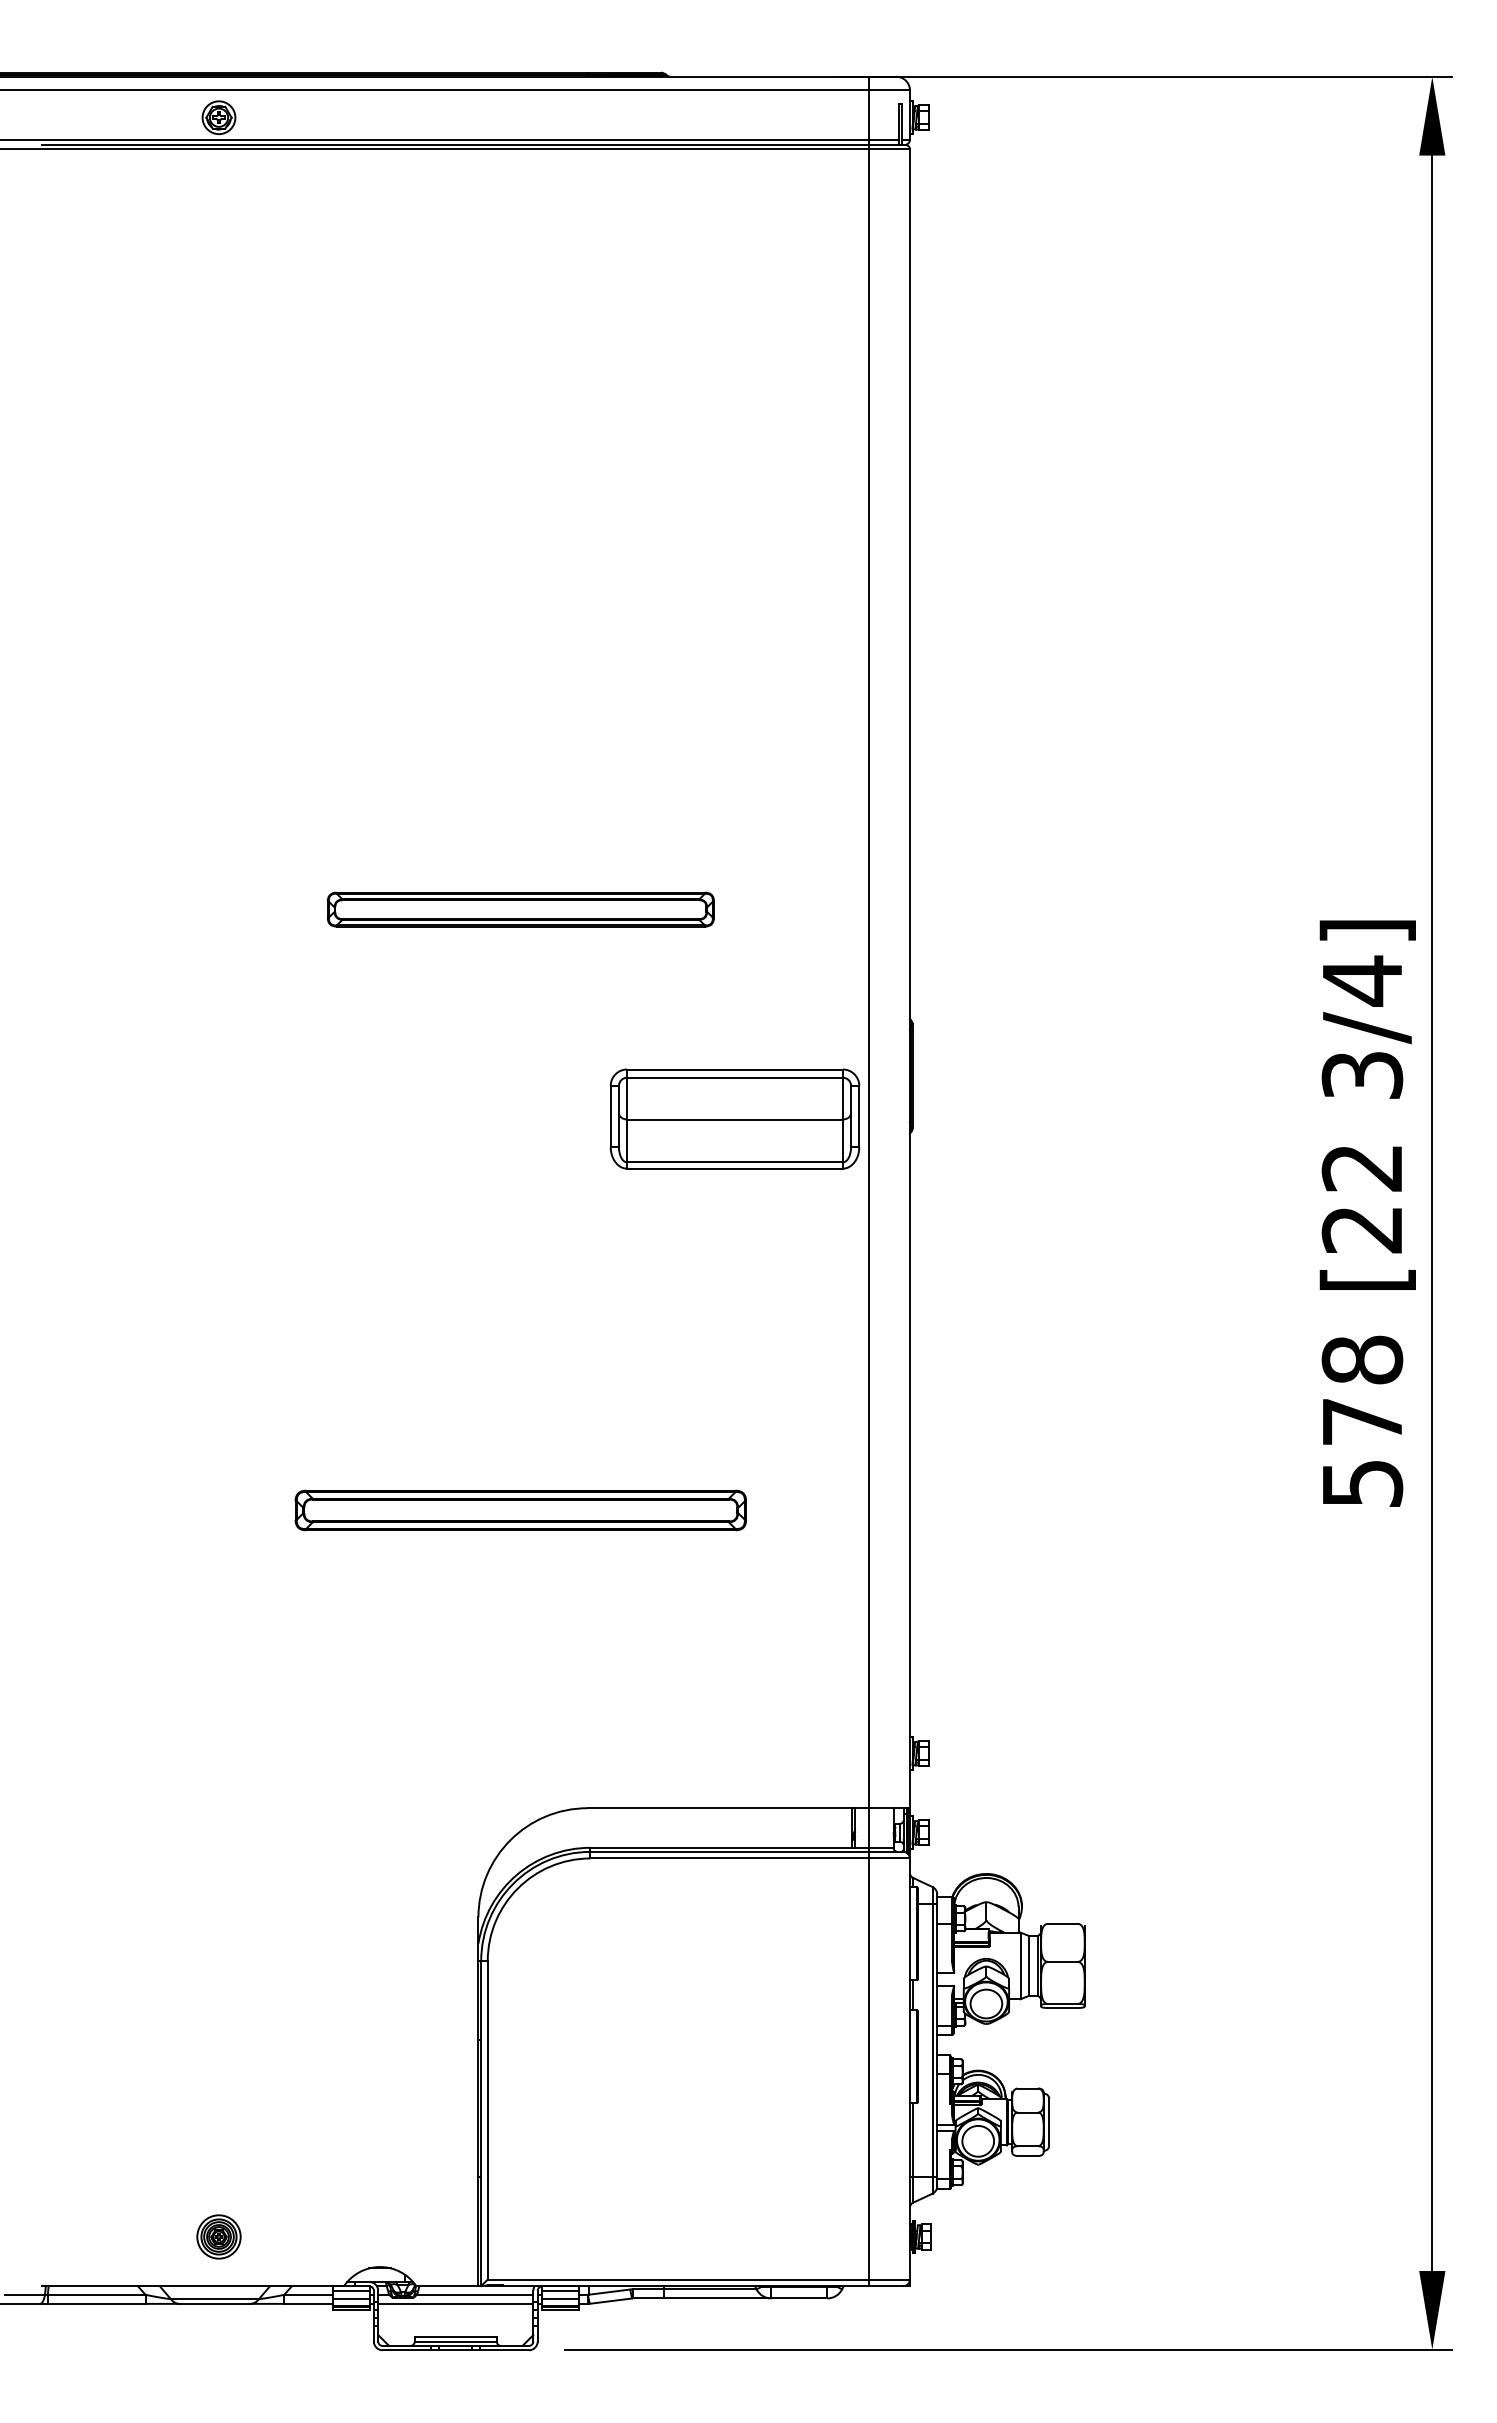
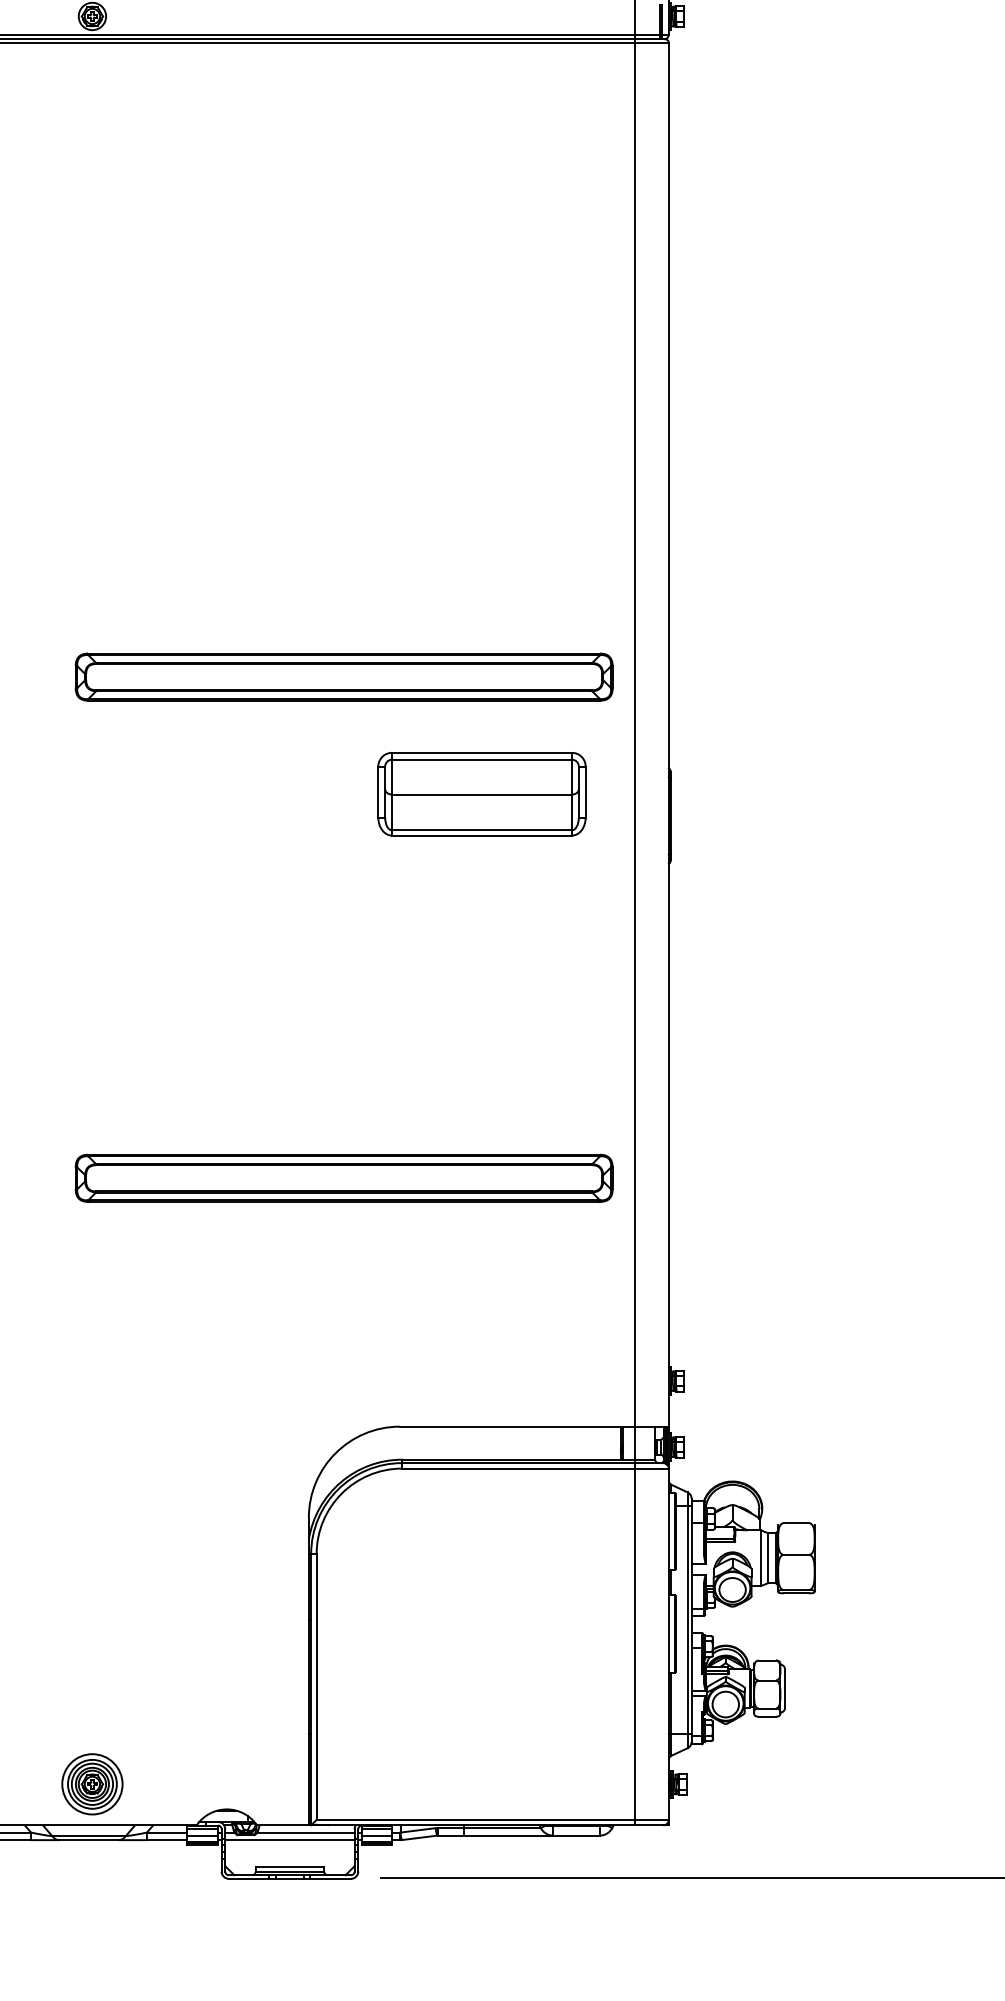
part: (520, 909) -> (343, 676), size x1.67
part: (734, 1118) -> (481, 793), moved
part: (520, 1510) -> (343, 1178), size x1.43
part: (218, 2236) -> (92, 1783), size x1.67

